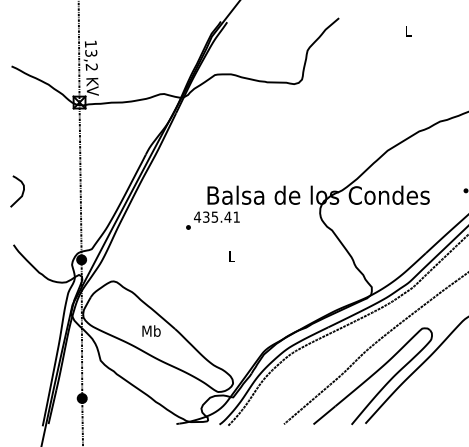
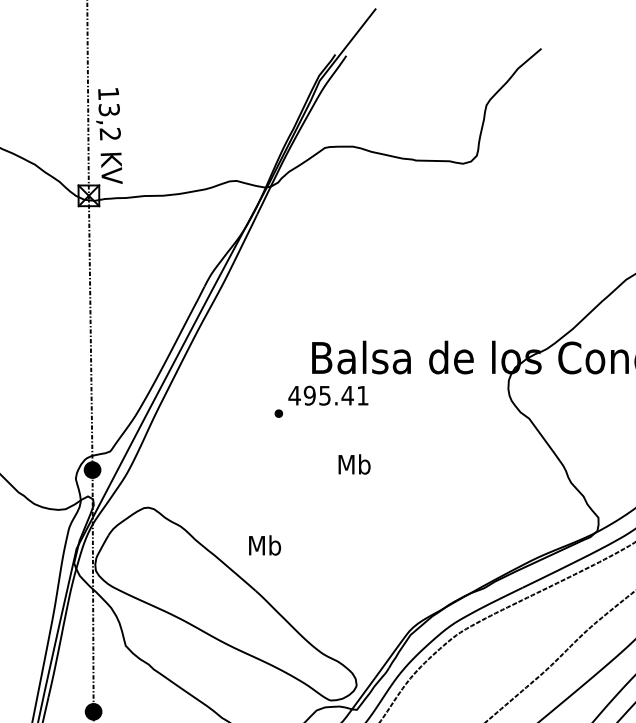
text: (205, 216) -> (308, 394), 435.41 -> 495.41
text: (231, 256) -> (353, 464), L -> Mb
text: (151, 330) -> (264, 544), moved

